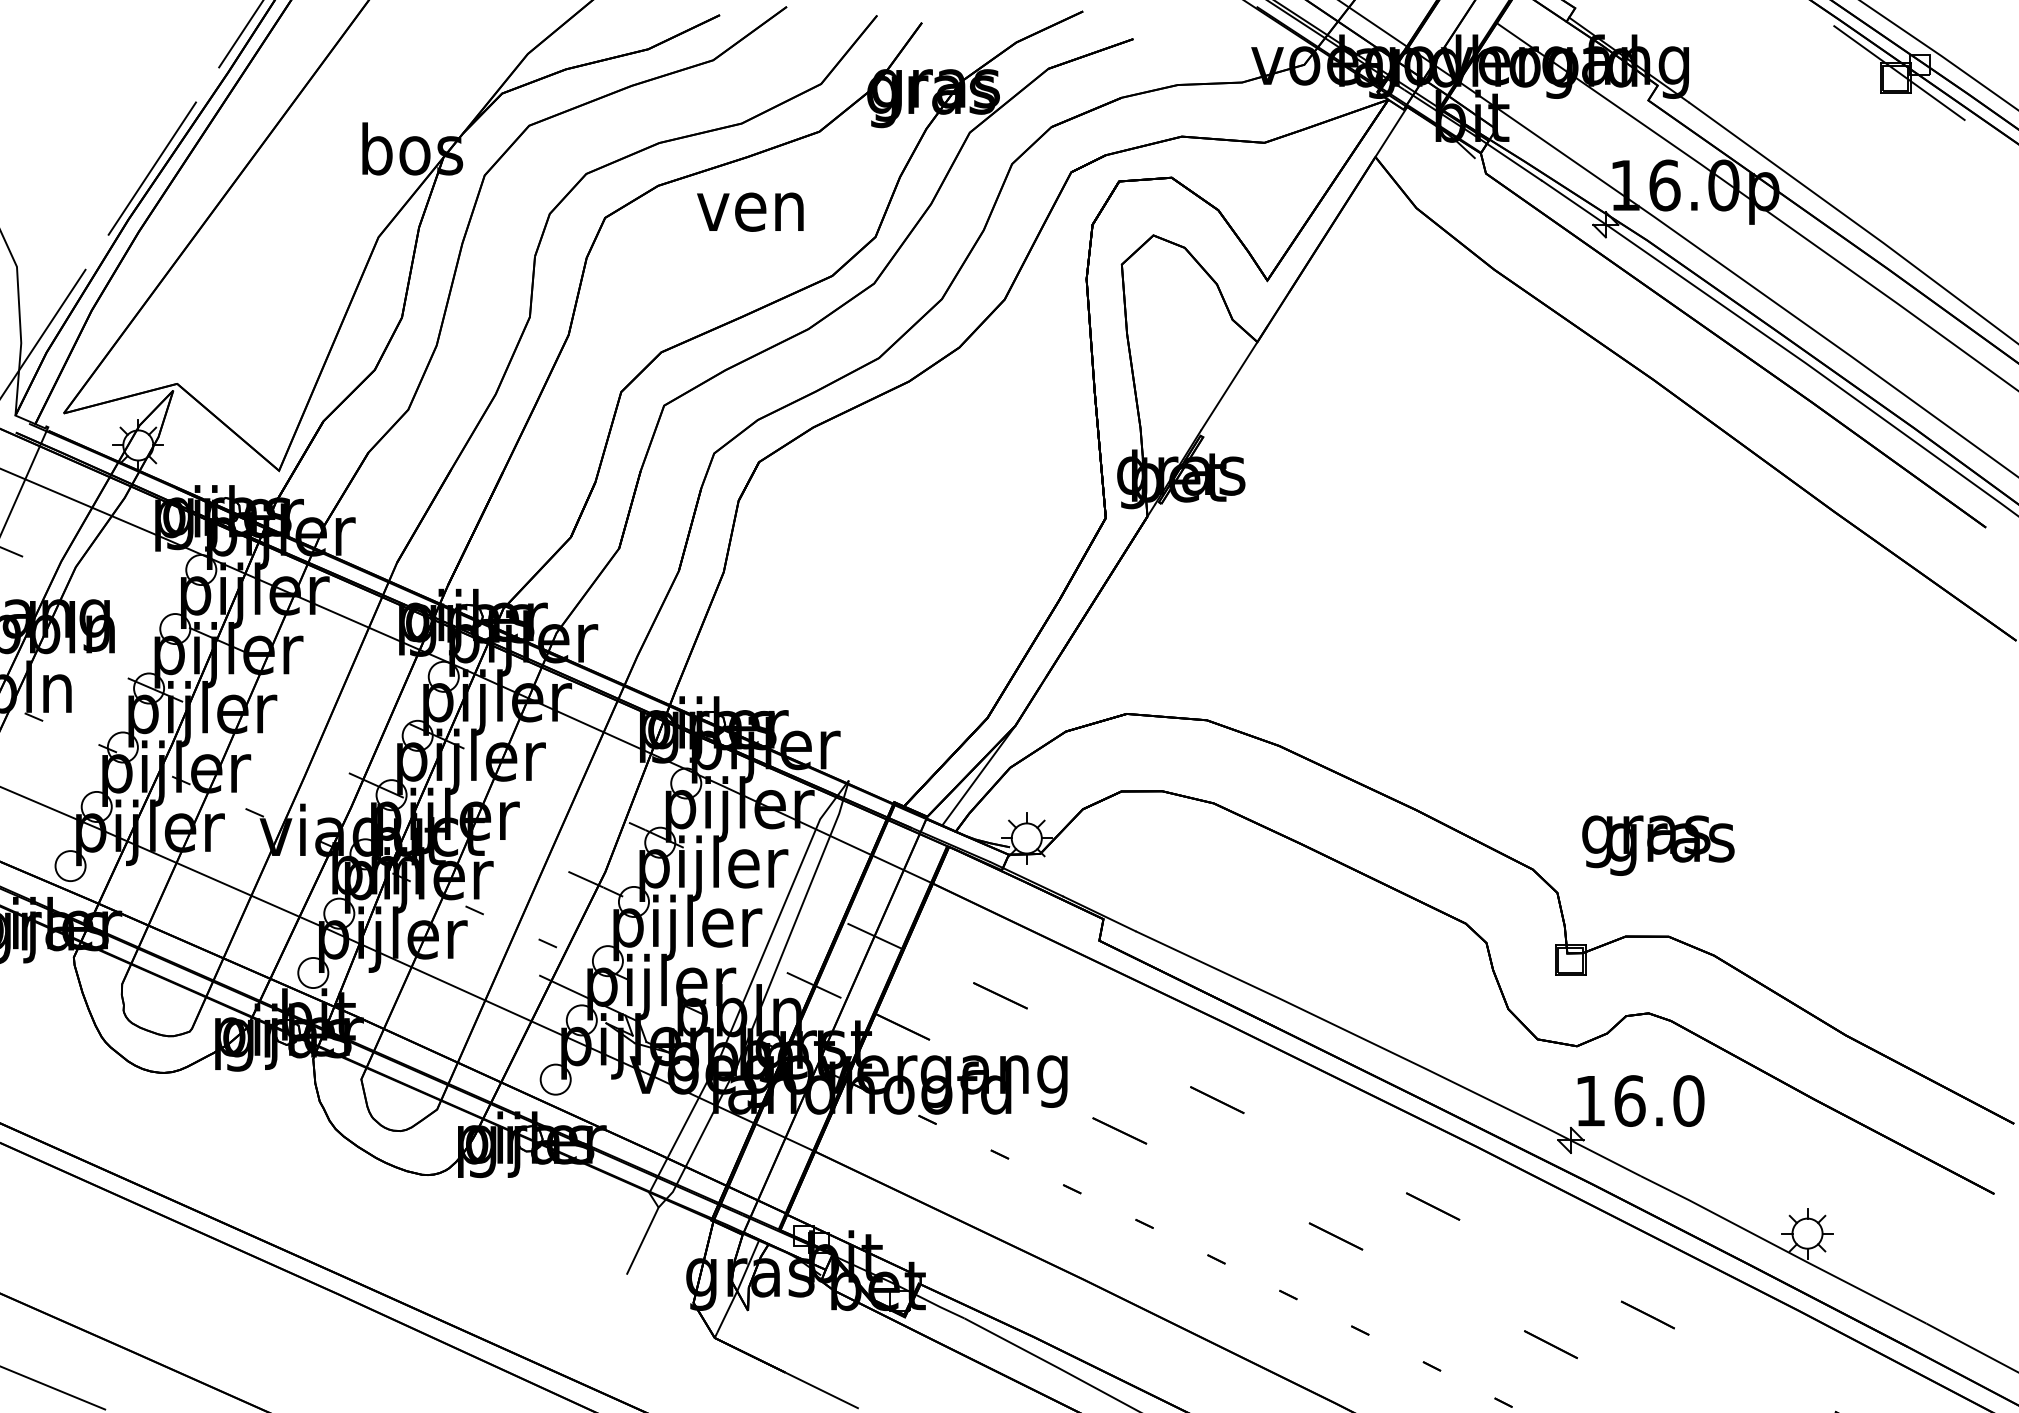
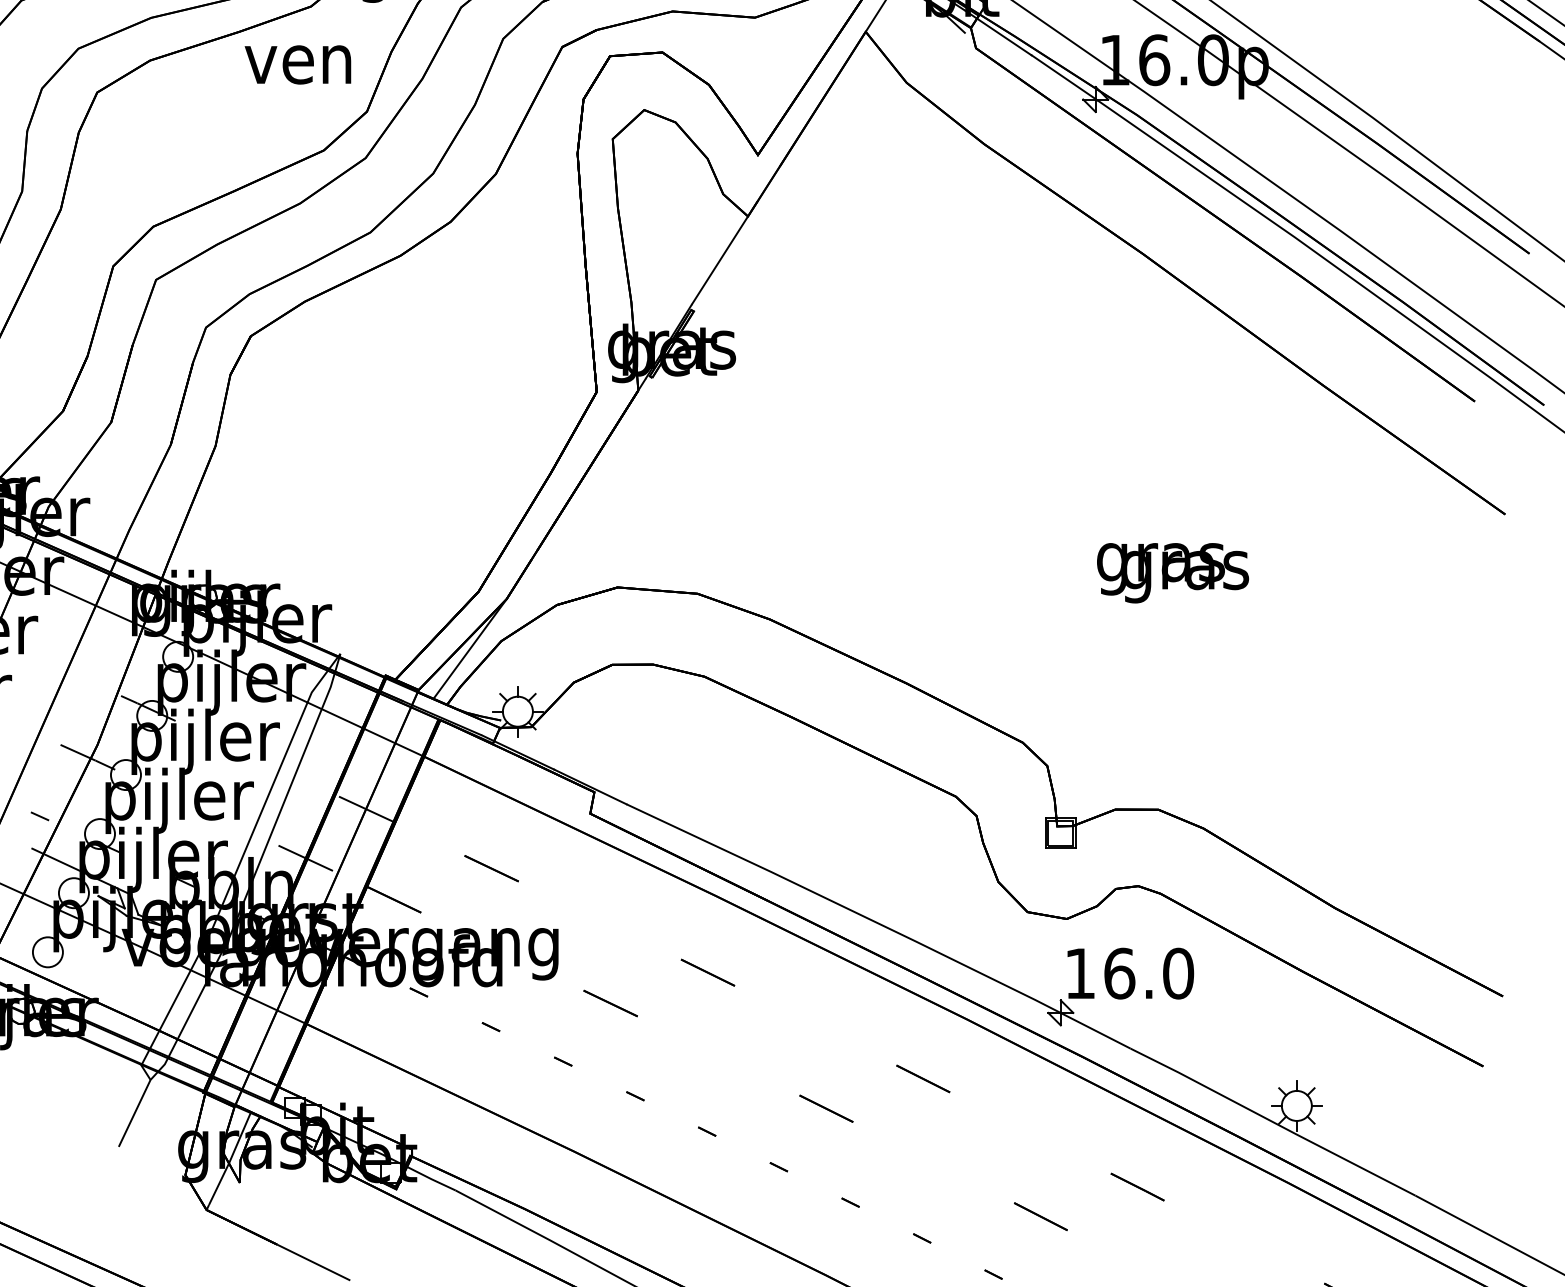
text: (750, 211) -> (298, 64), moved
text: (1658, 845) -> (1173, 573), moved

